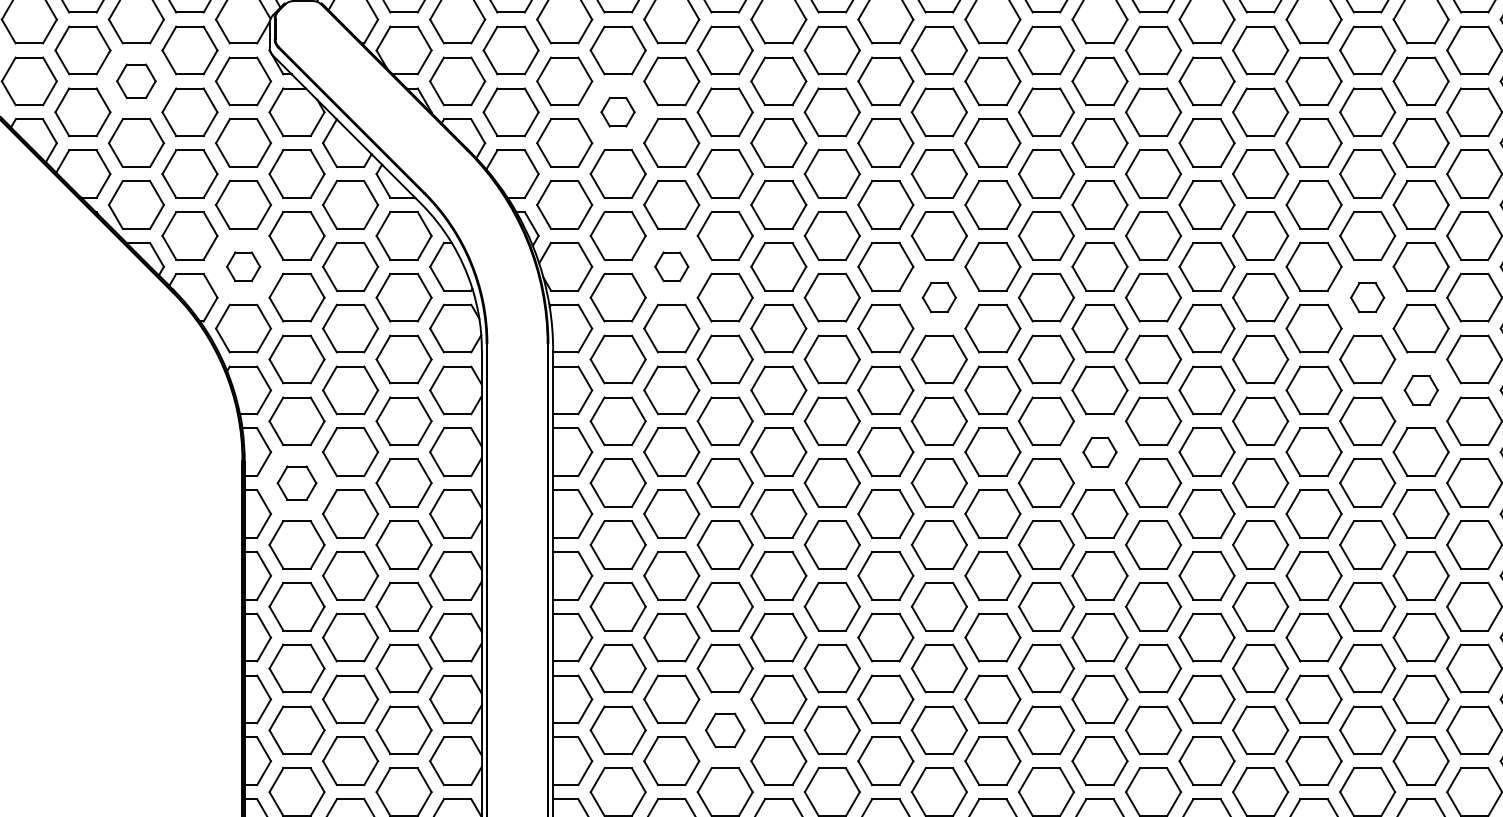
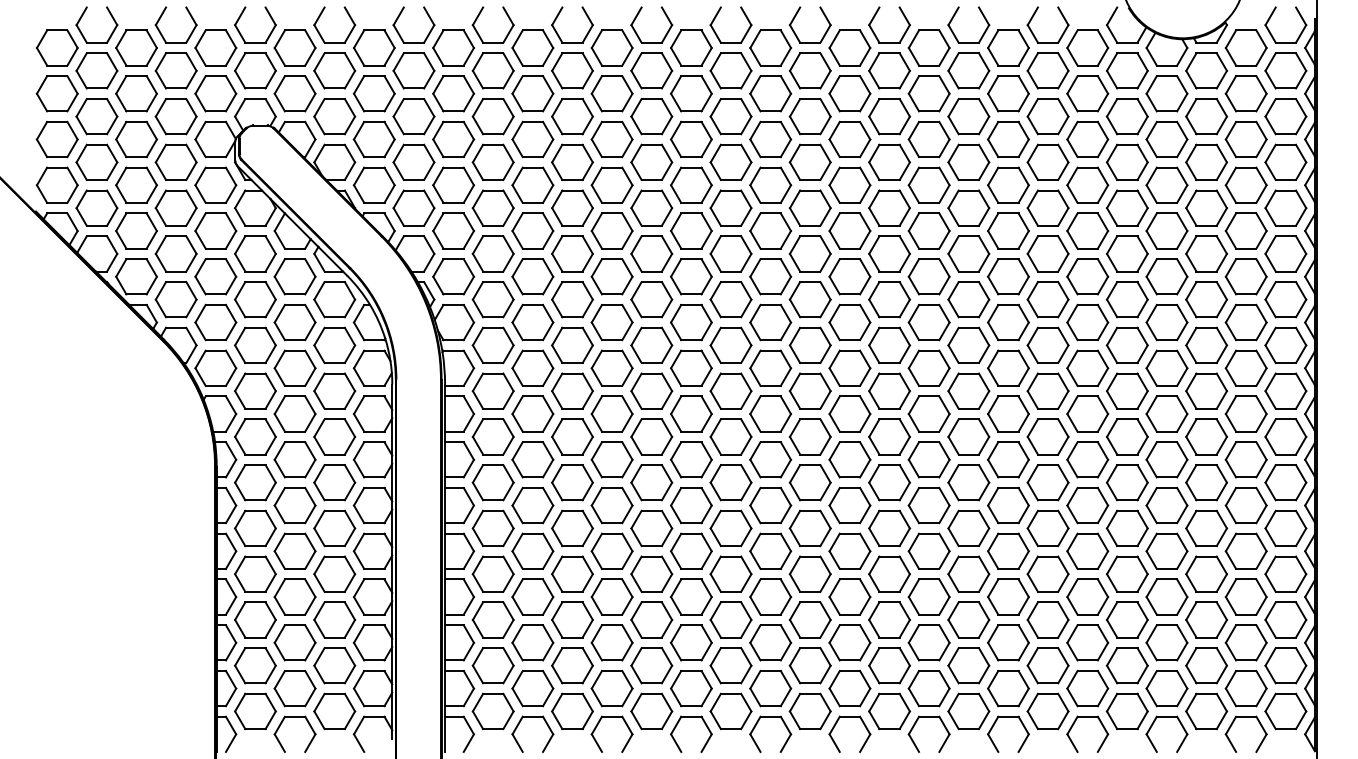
part: (136, 80) -> (136, 184), size x1.43
part: (617, 111) -> (492, 207), size x1.67
part: (243, 266) -> (215, 322), size x1.67
part: (671, 266) -> (532, 322), size x1.67
part: (938, 297) -> (730, 345), size x1.67
part: (1366, 297) -> (1047, 345), size x1.67
part: (1420, 389) -> (1087, 413), size x1.67
part: (1099, 451) -> (849, 459), size x1.67
part: (297, 482) -> (255, 482), size x1.43
part: (725, 730) -> (572, 665), size x1.43

